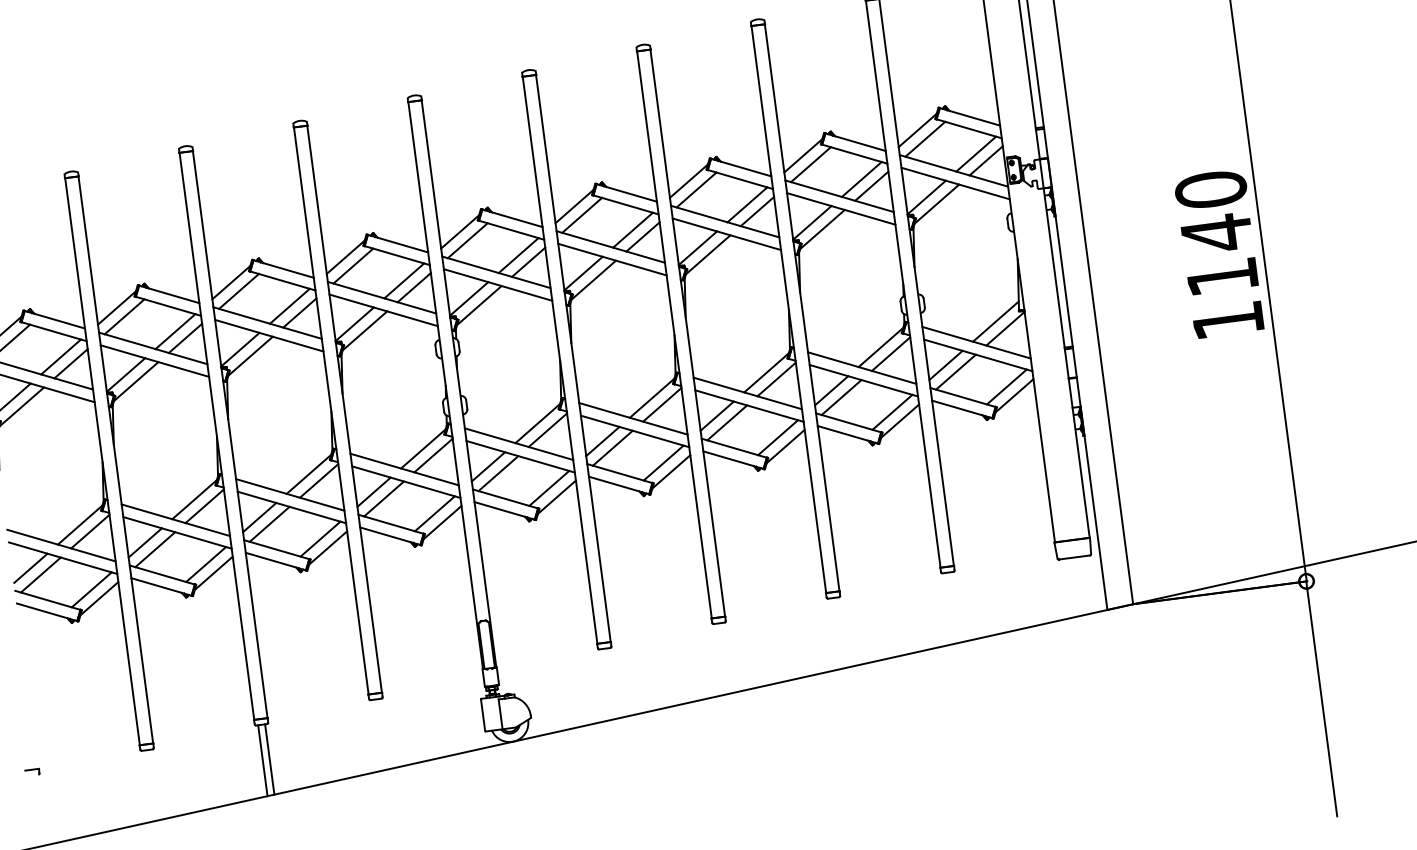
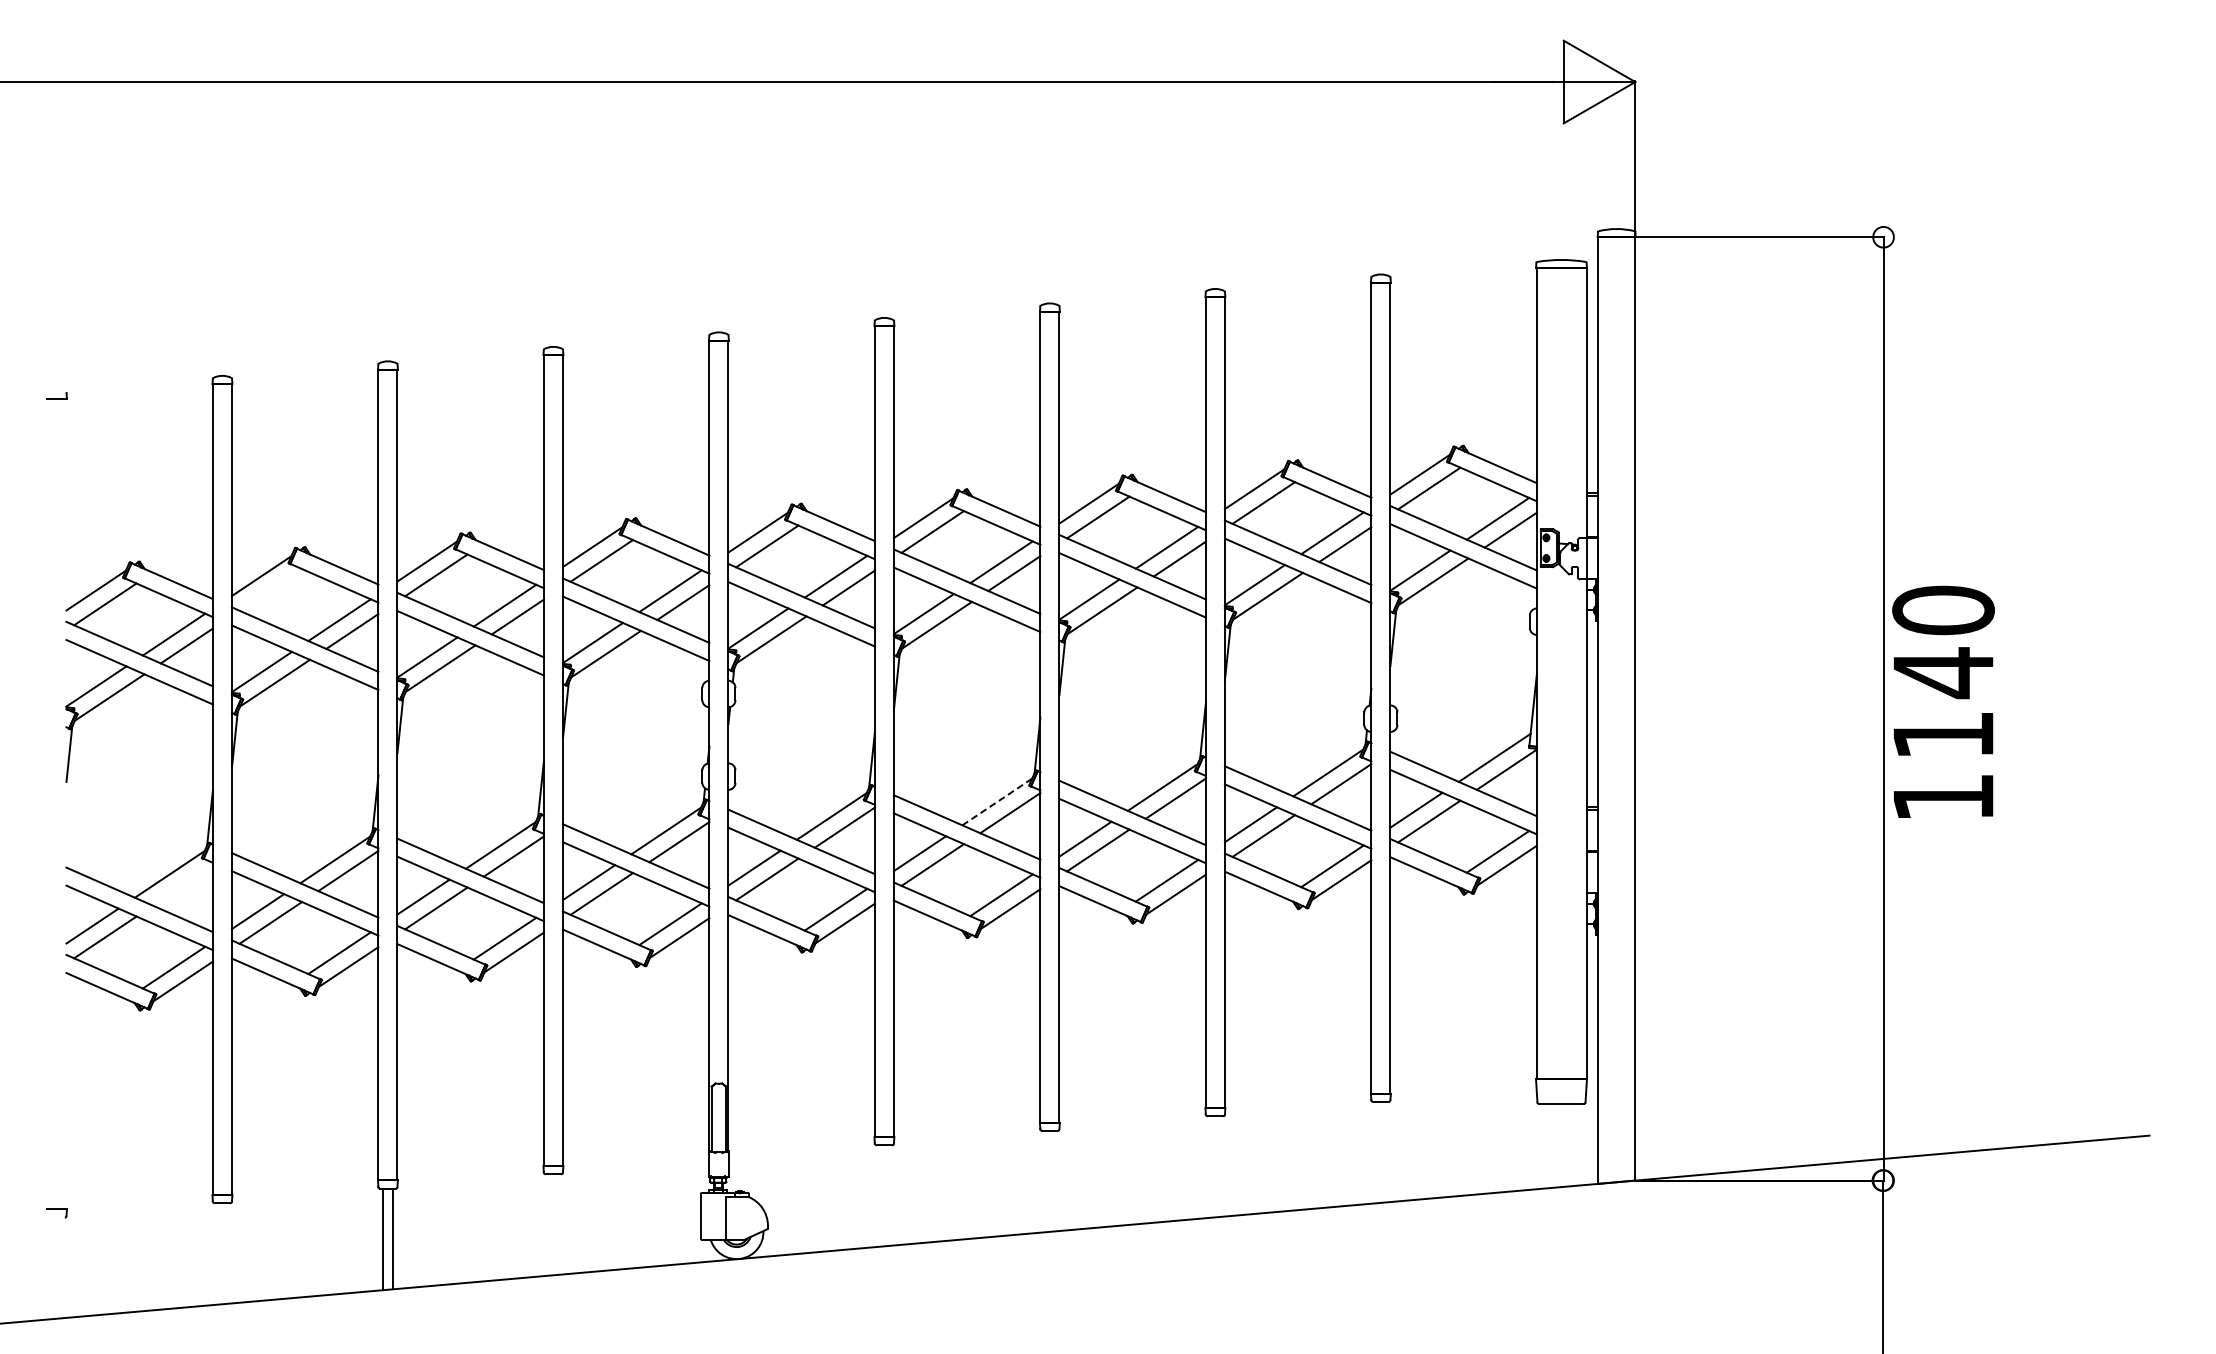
text: (1219, 253) -> (1943, 701), moved
line: (124, 316) -> (270, 589), removed
line: (652, 398) -> (997, 802), solid -> dashed
line: (90, 531) -> (182, 885), removed

